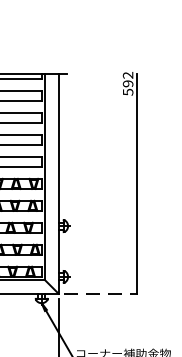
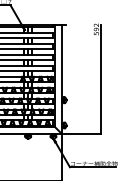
line: (102, 292) -> (83, 133), dashed -> solid

